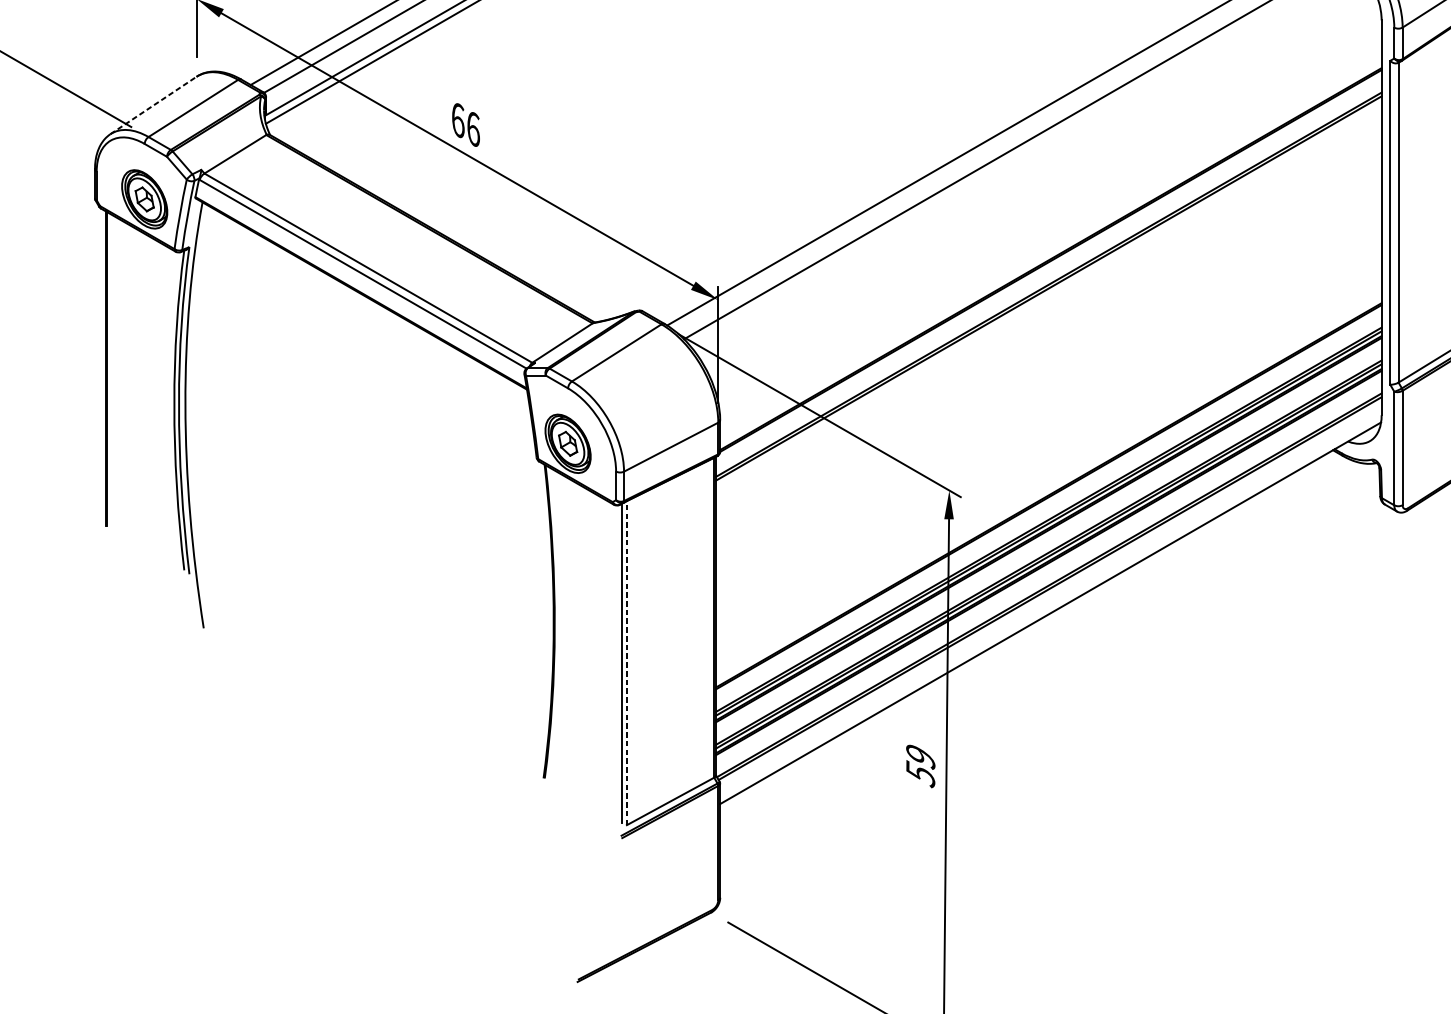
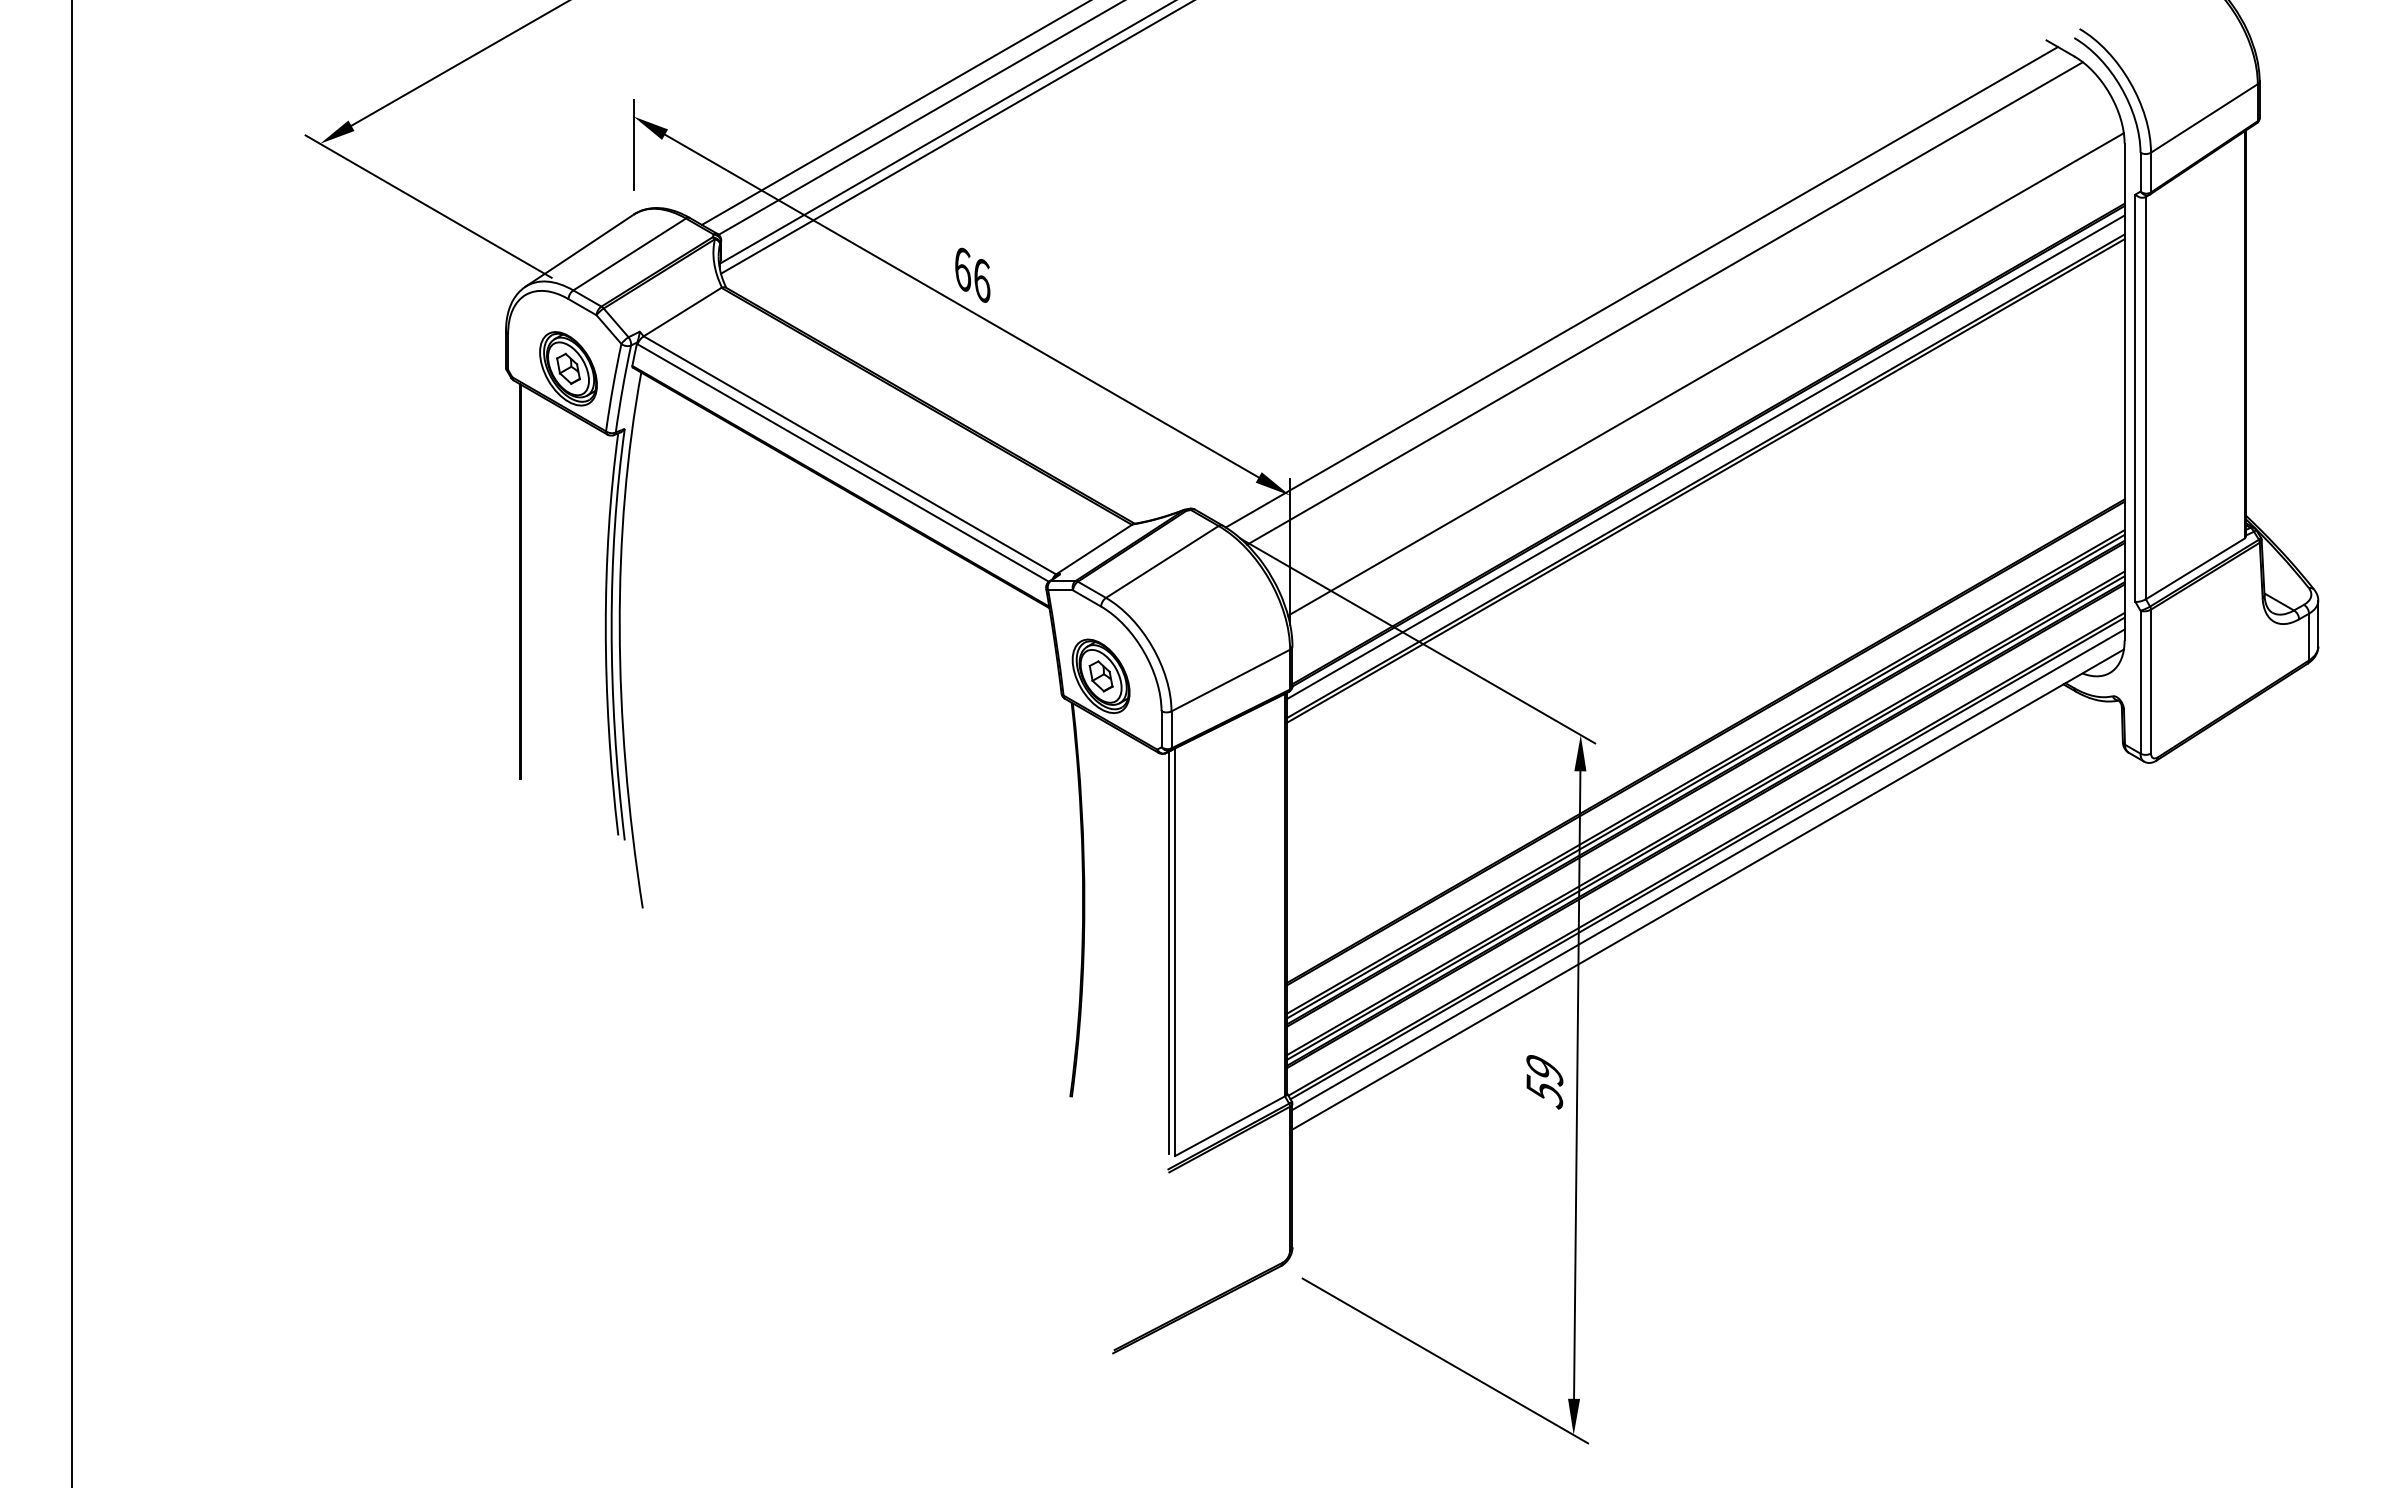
line: (153, 105) -> (579, 250), dashed -> solid
line: (1048, 203) -> (1705, 374), added
line: (1048, 269) -> (1705, 456), added
line: (1050, 597) -> (1708, 869), added
line: (627, 663) -> (1175, 952), dashed -> solid

